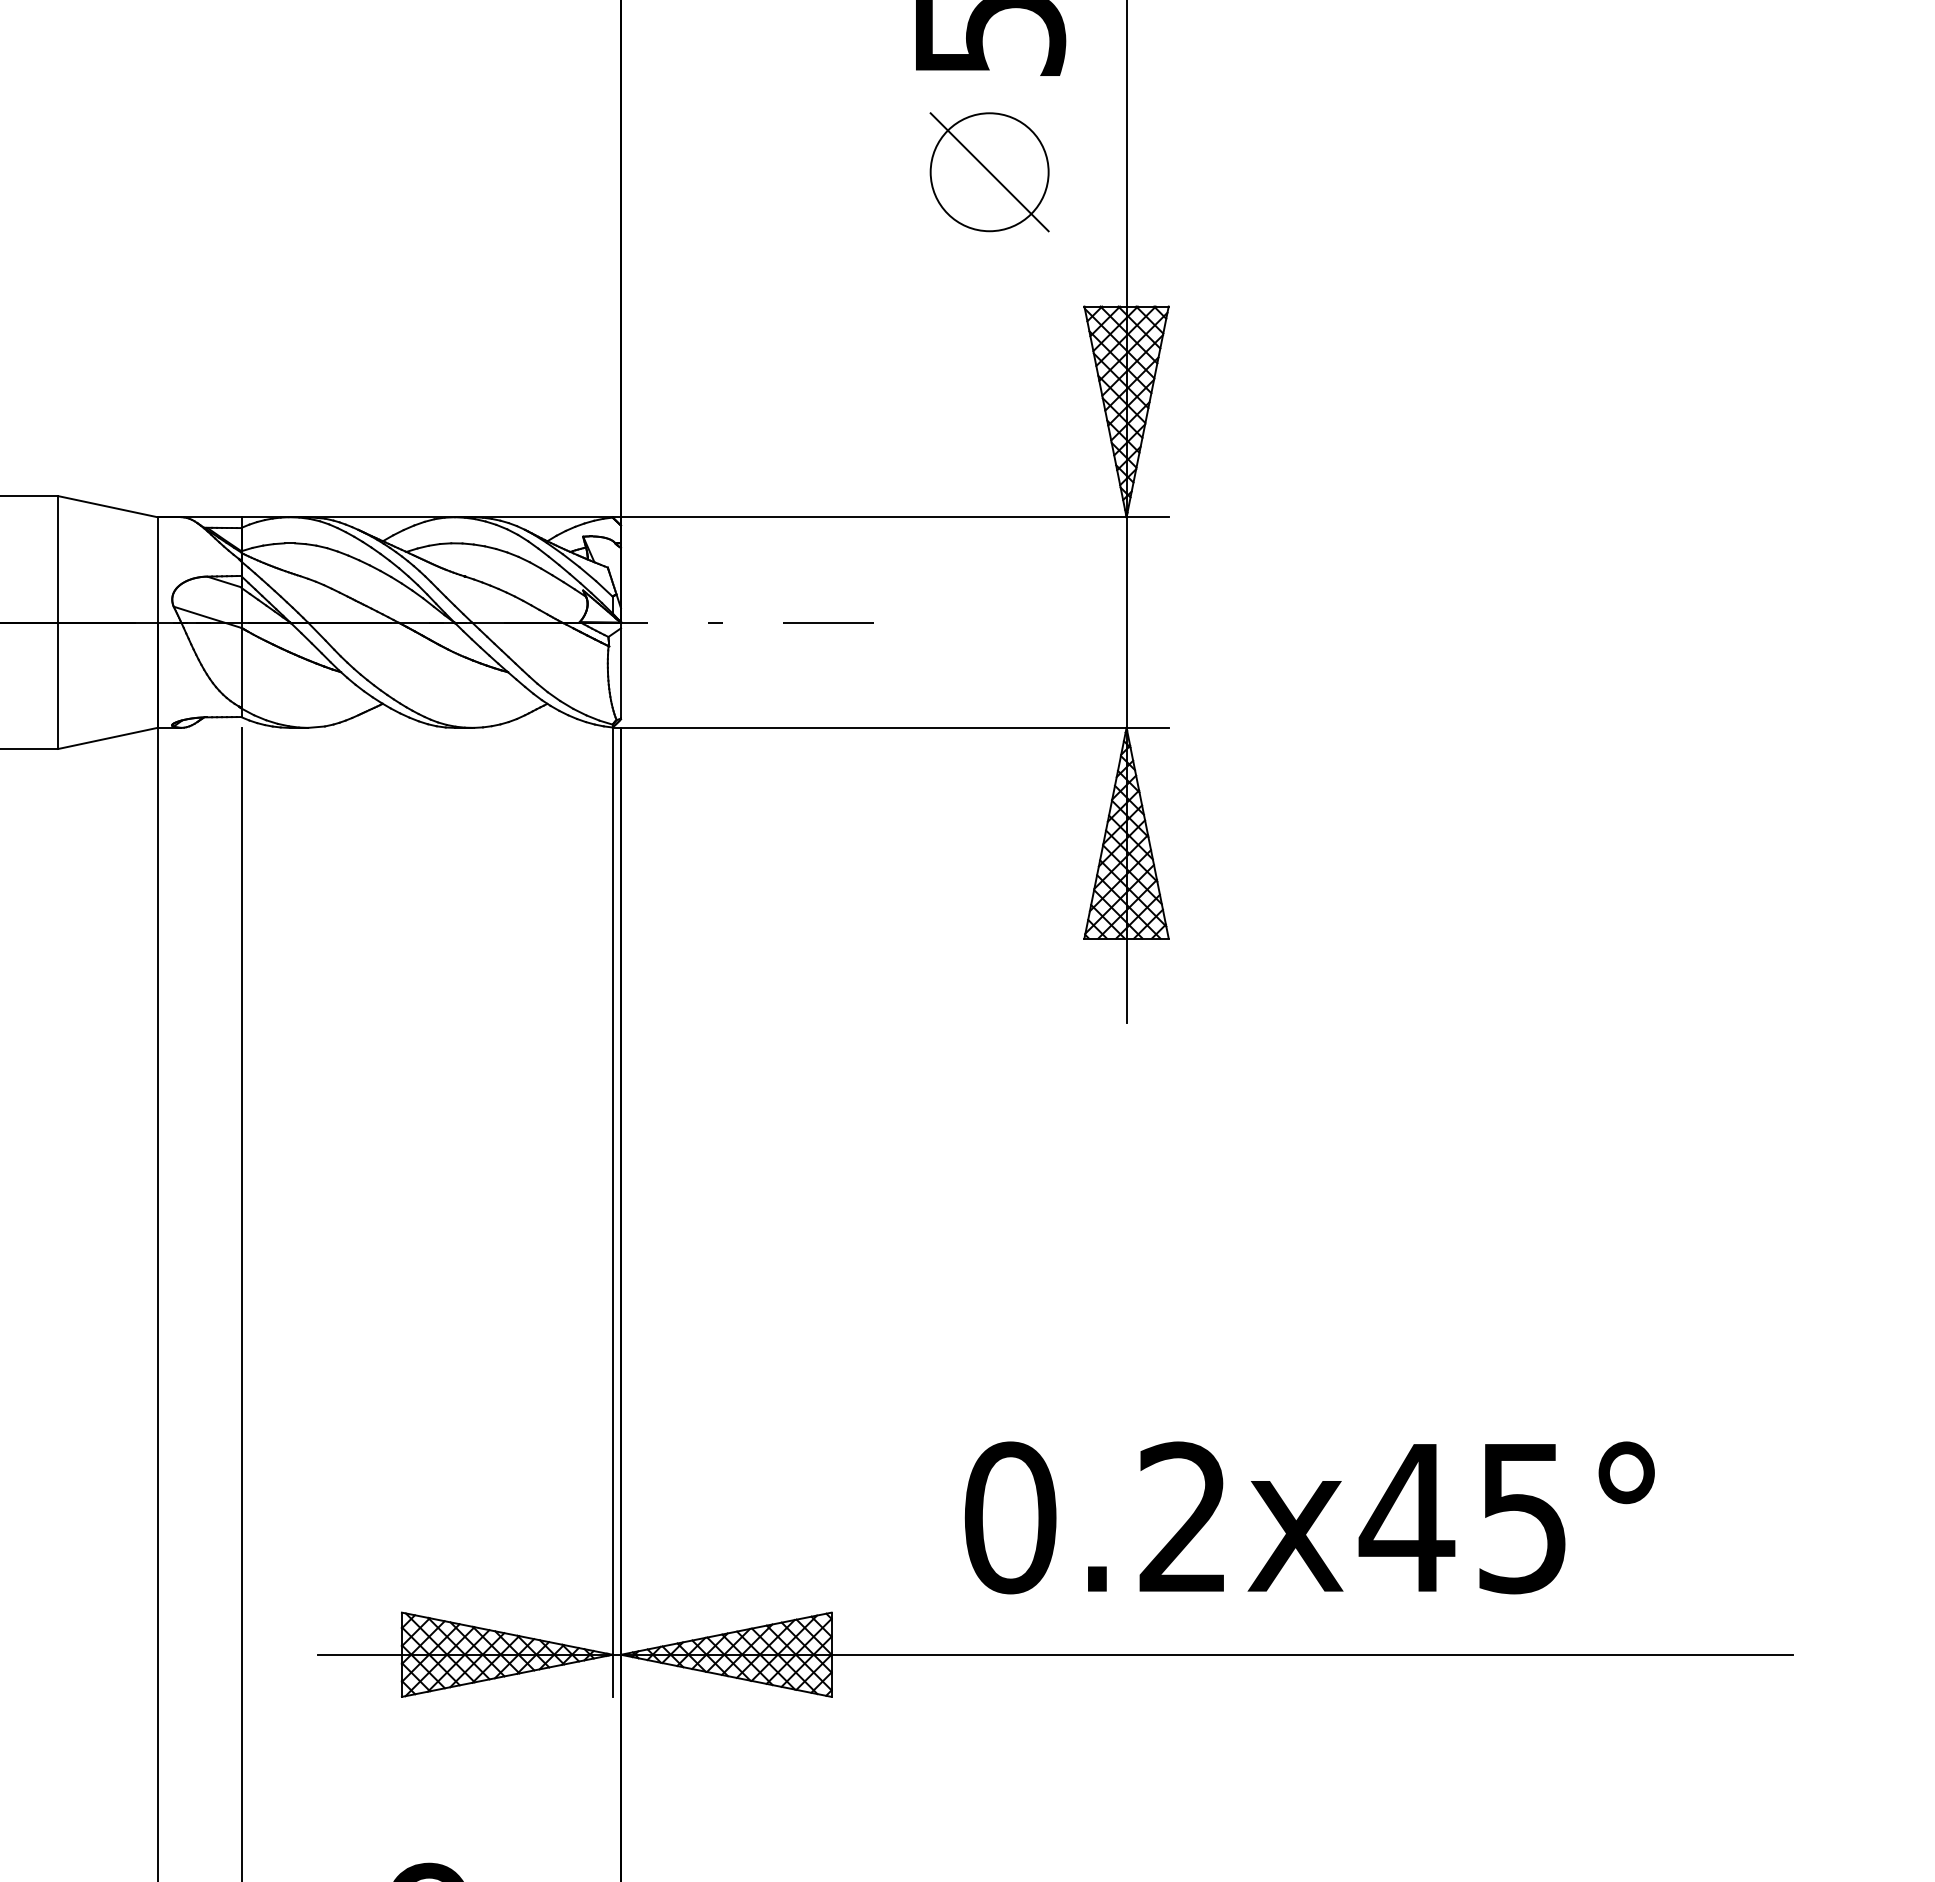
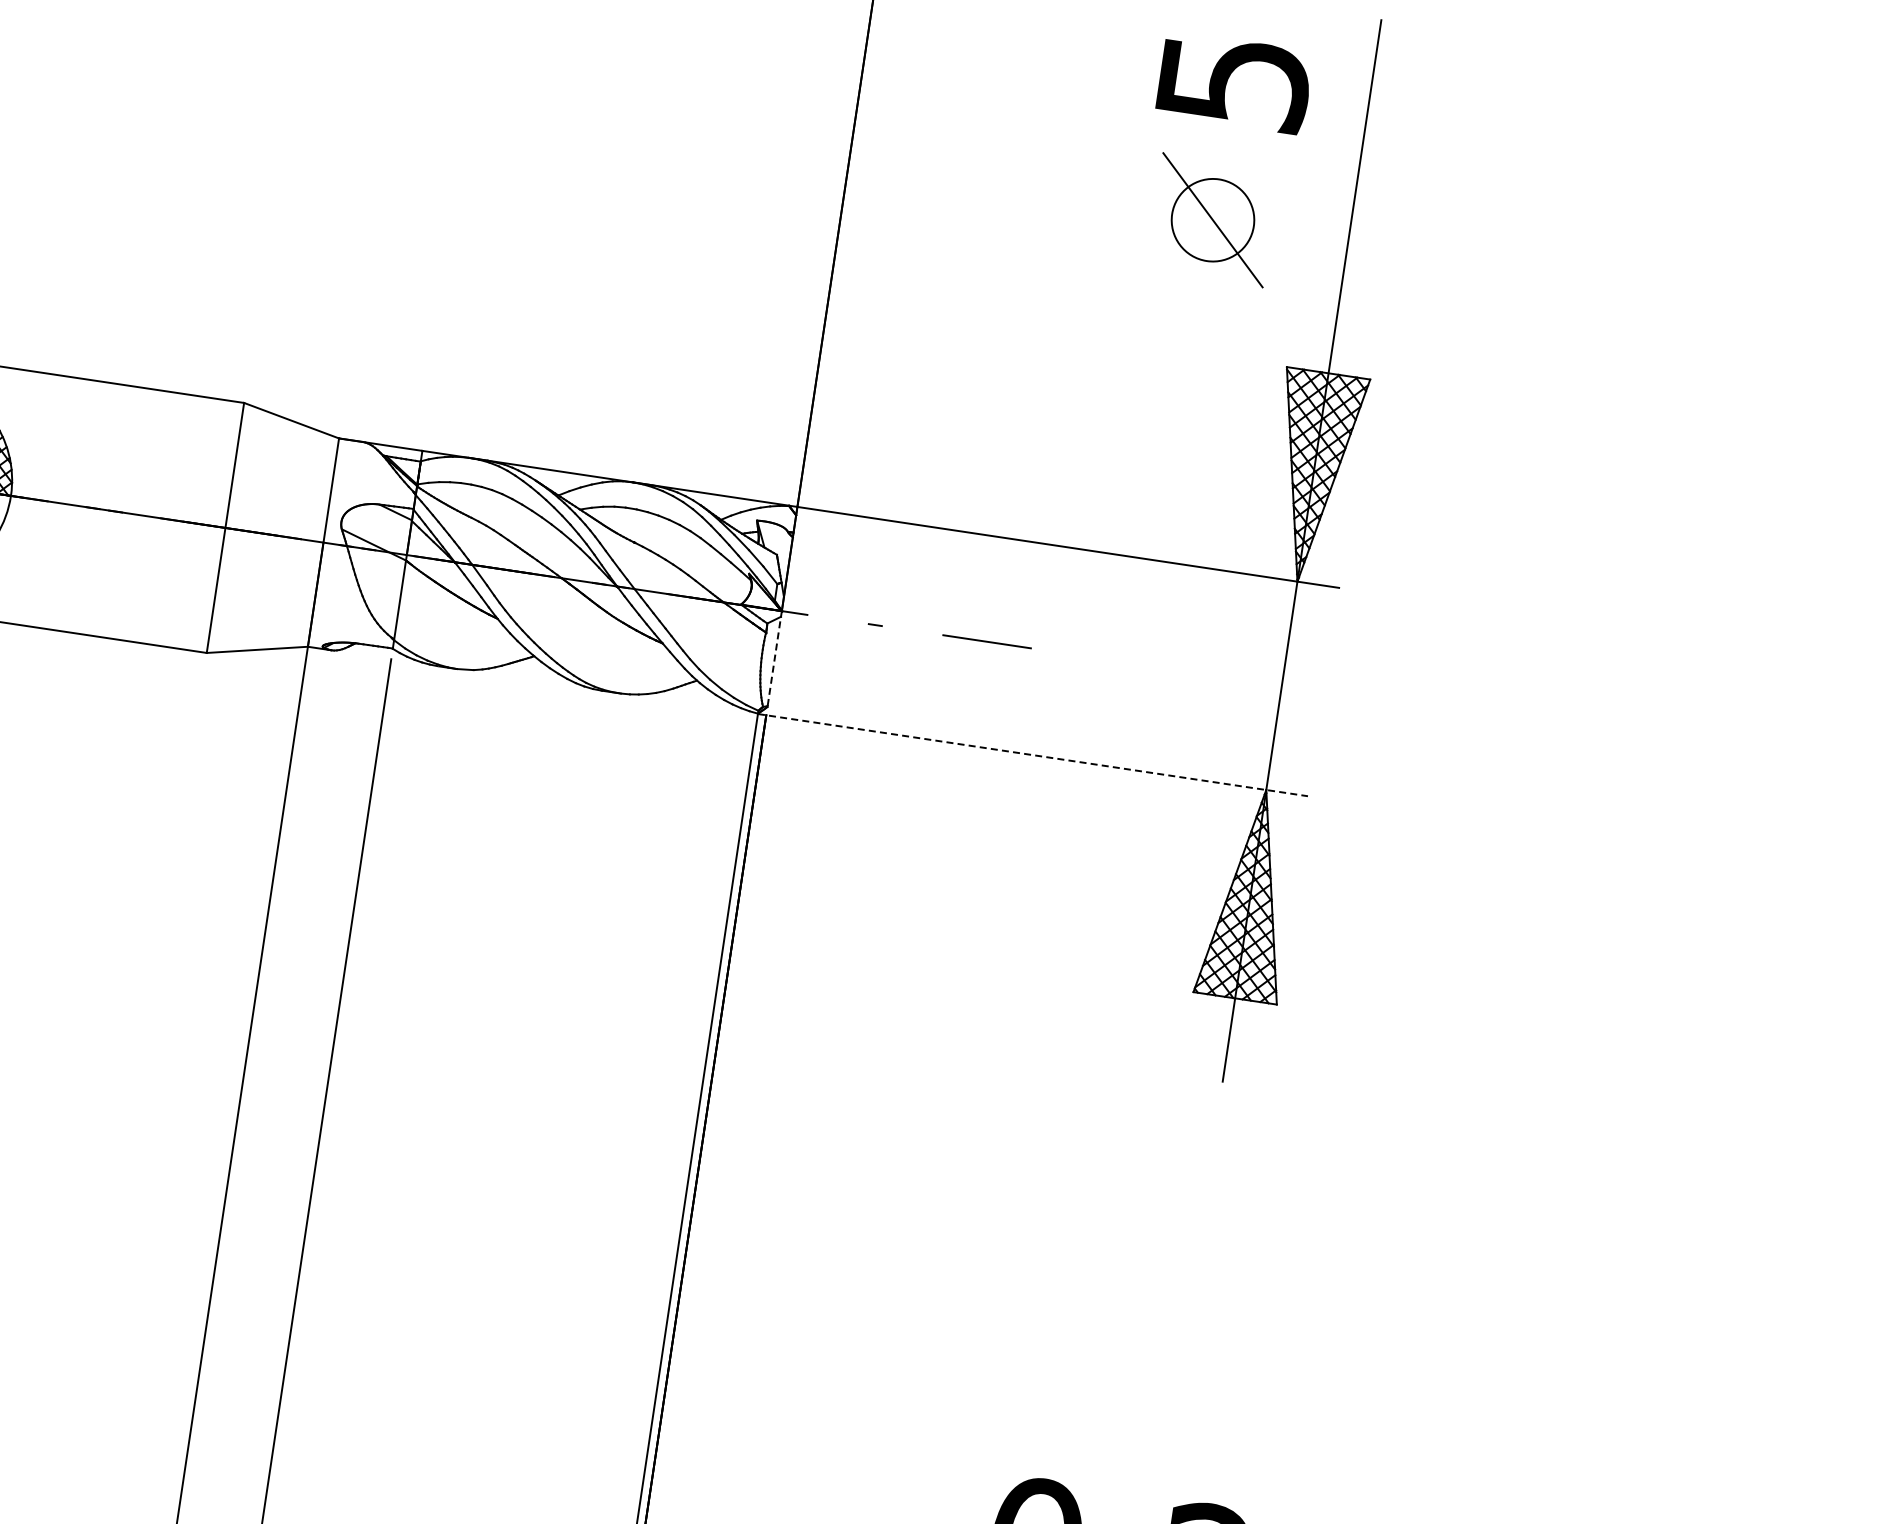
circle: (989, 172) -> (1212, 220), size x0.7
line: (621, 672) -> (774, 660), solid -> dashed
line: (891, 727) -> (1033, 754), solid -> dashed

